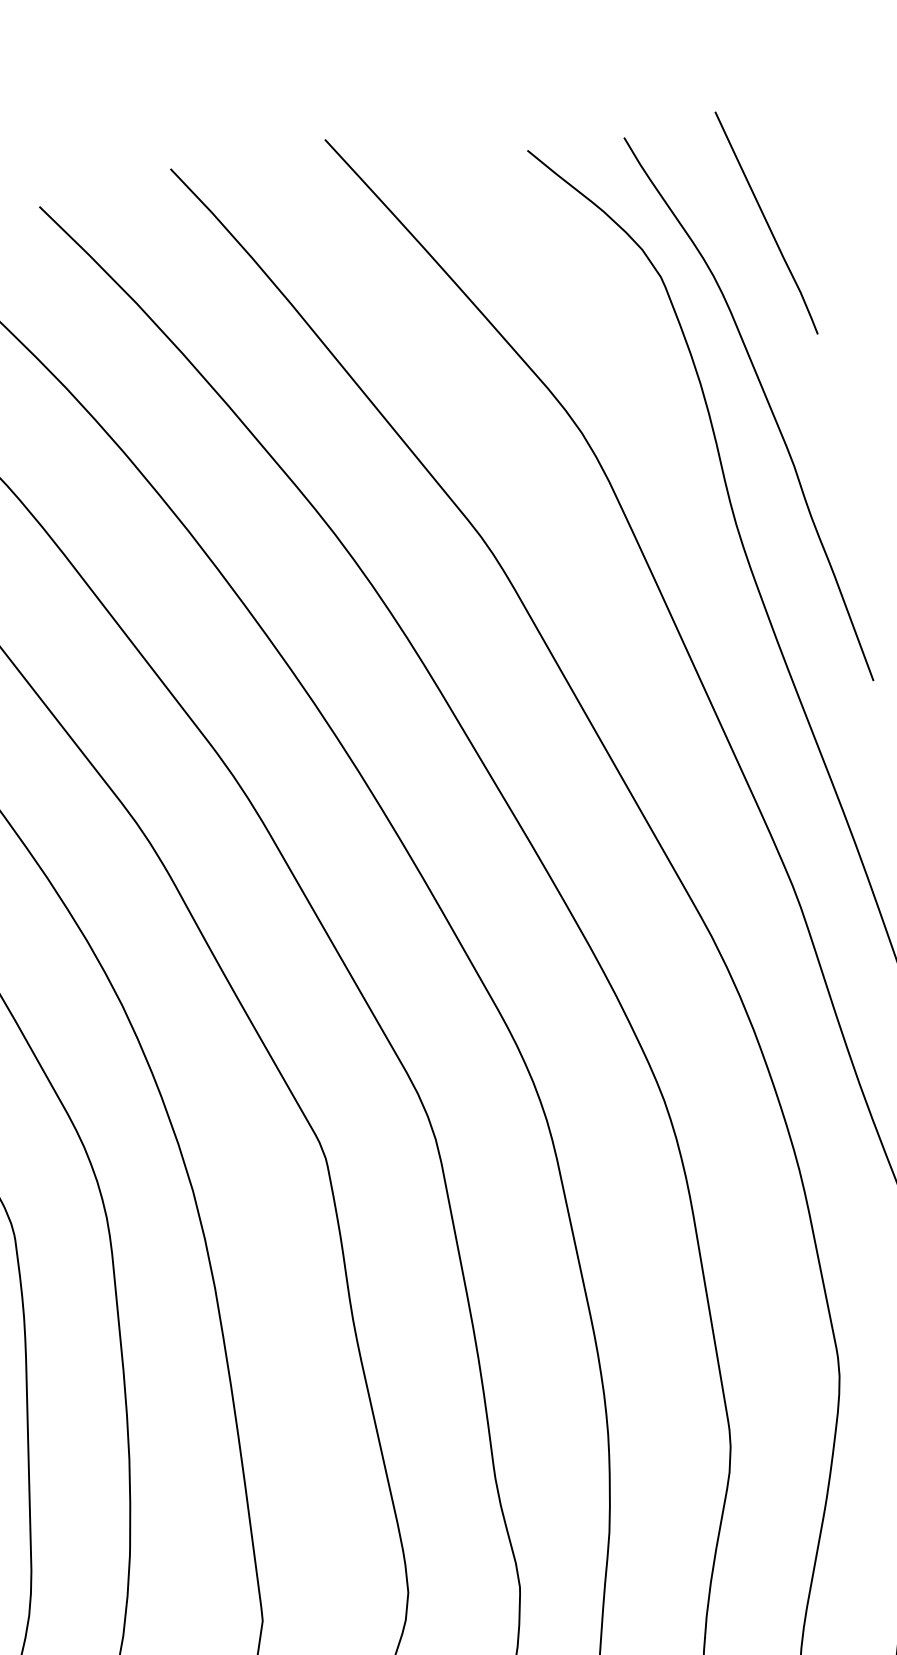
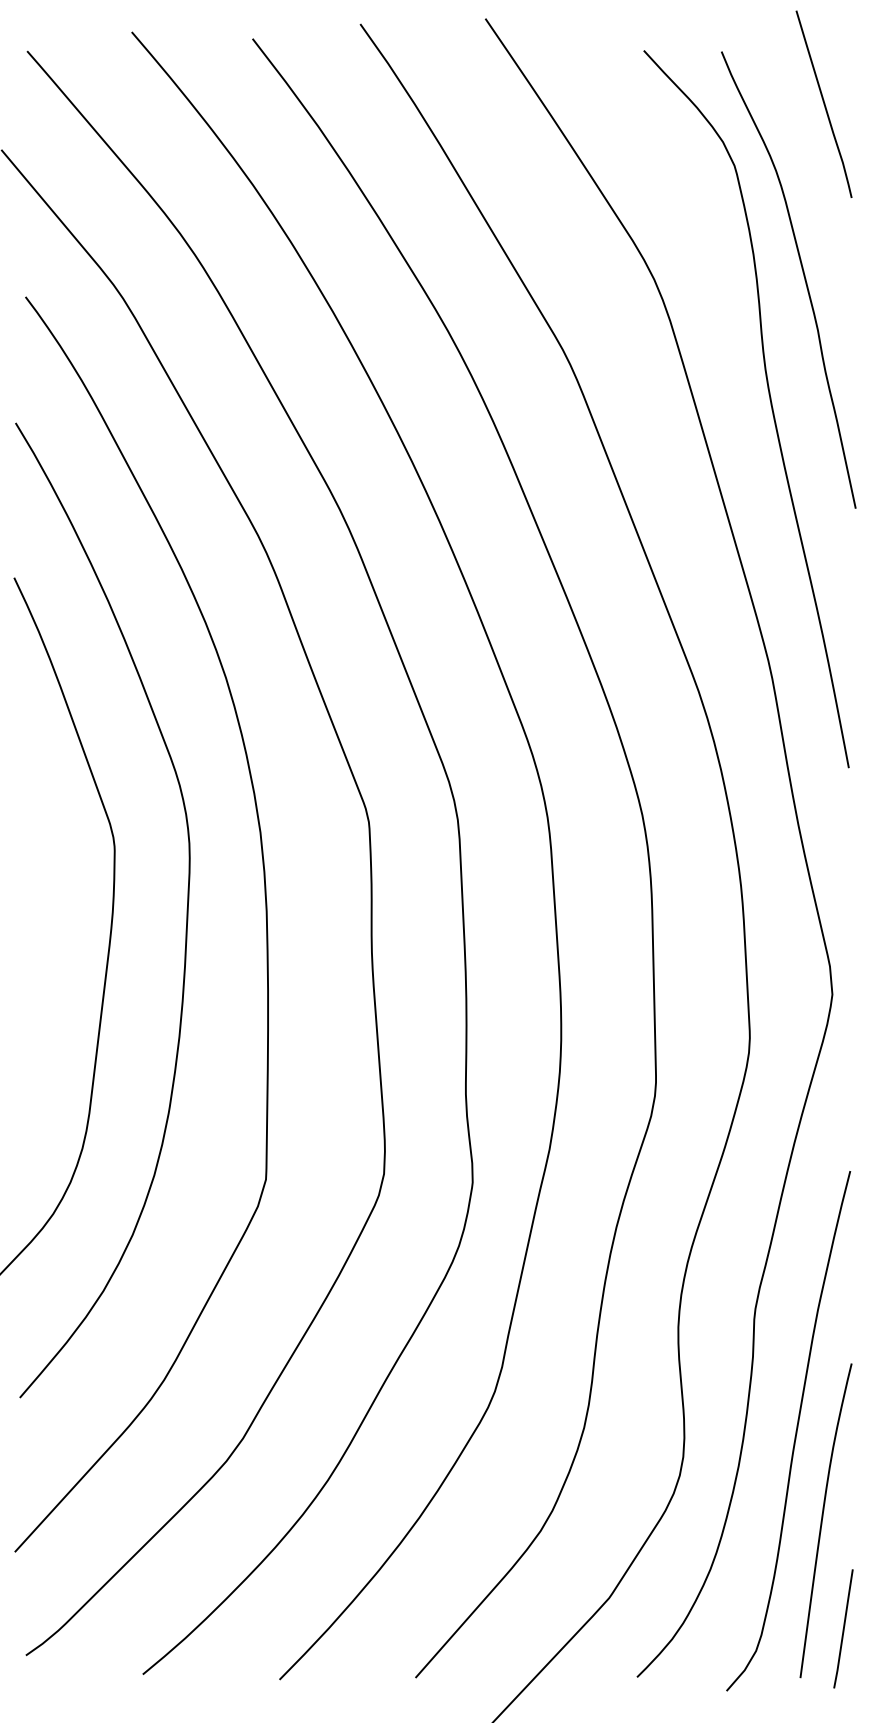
curve: (765, 222) -> (823, 103), moved

